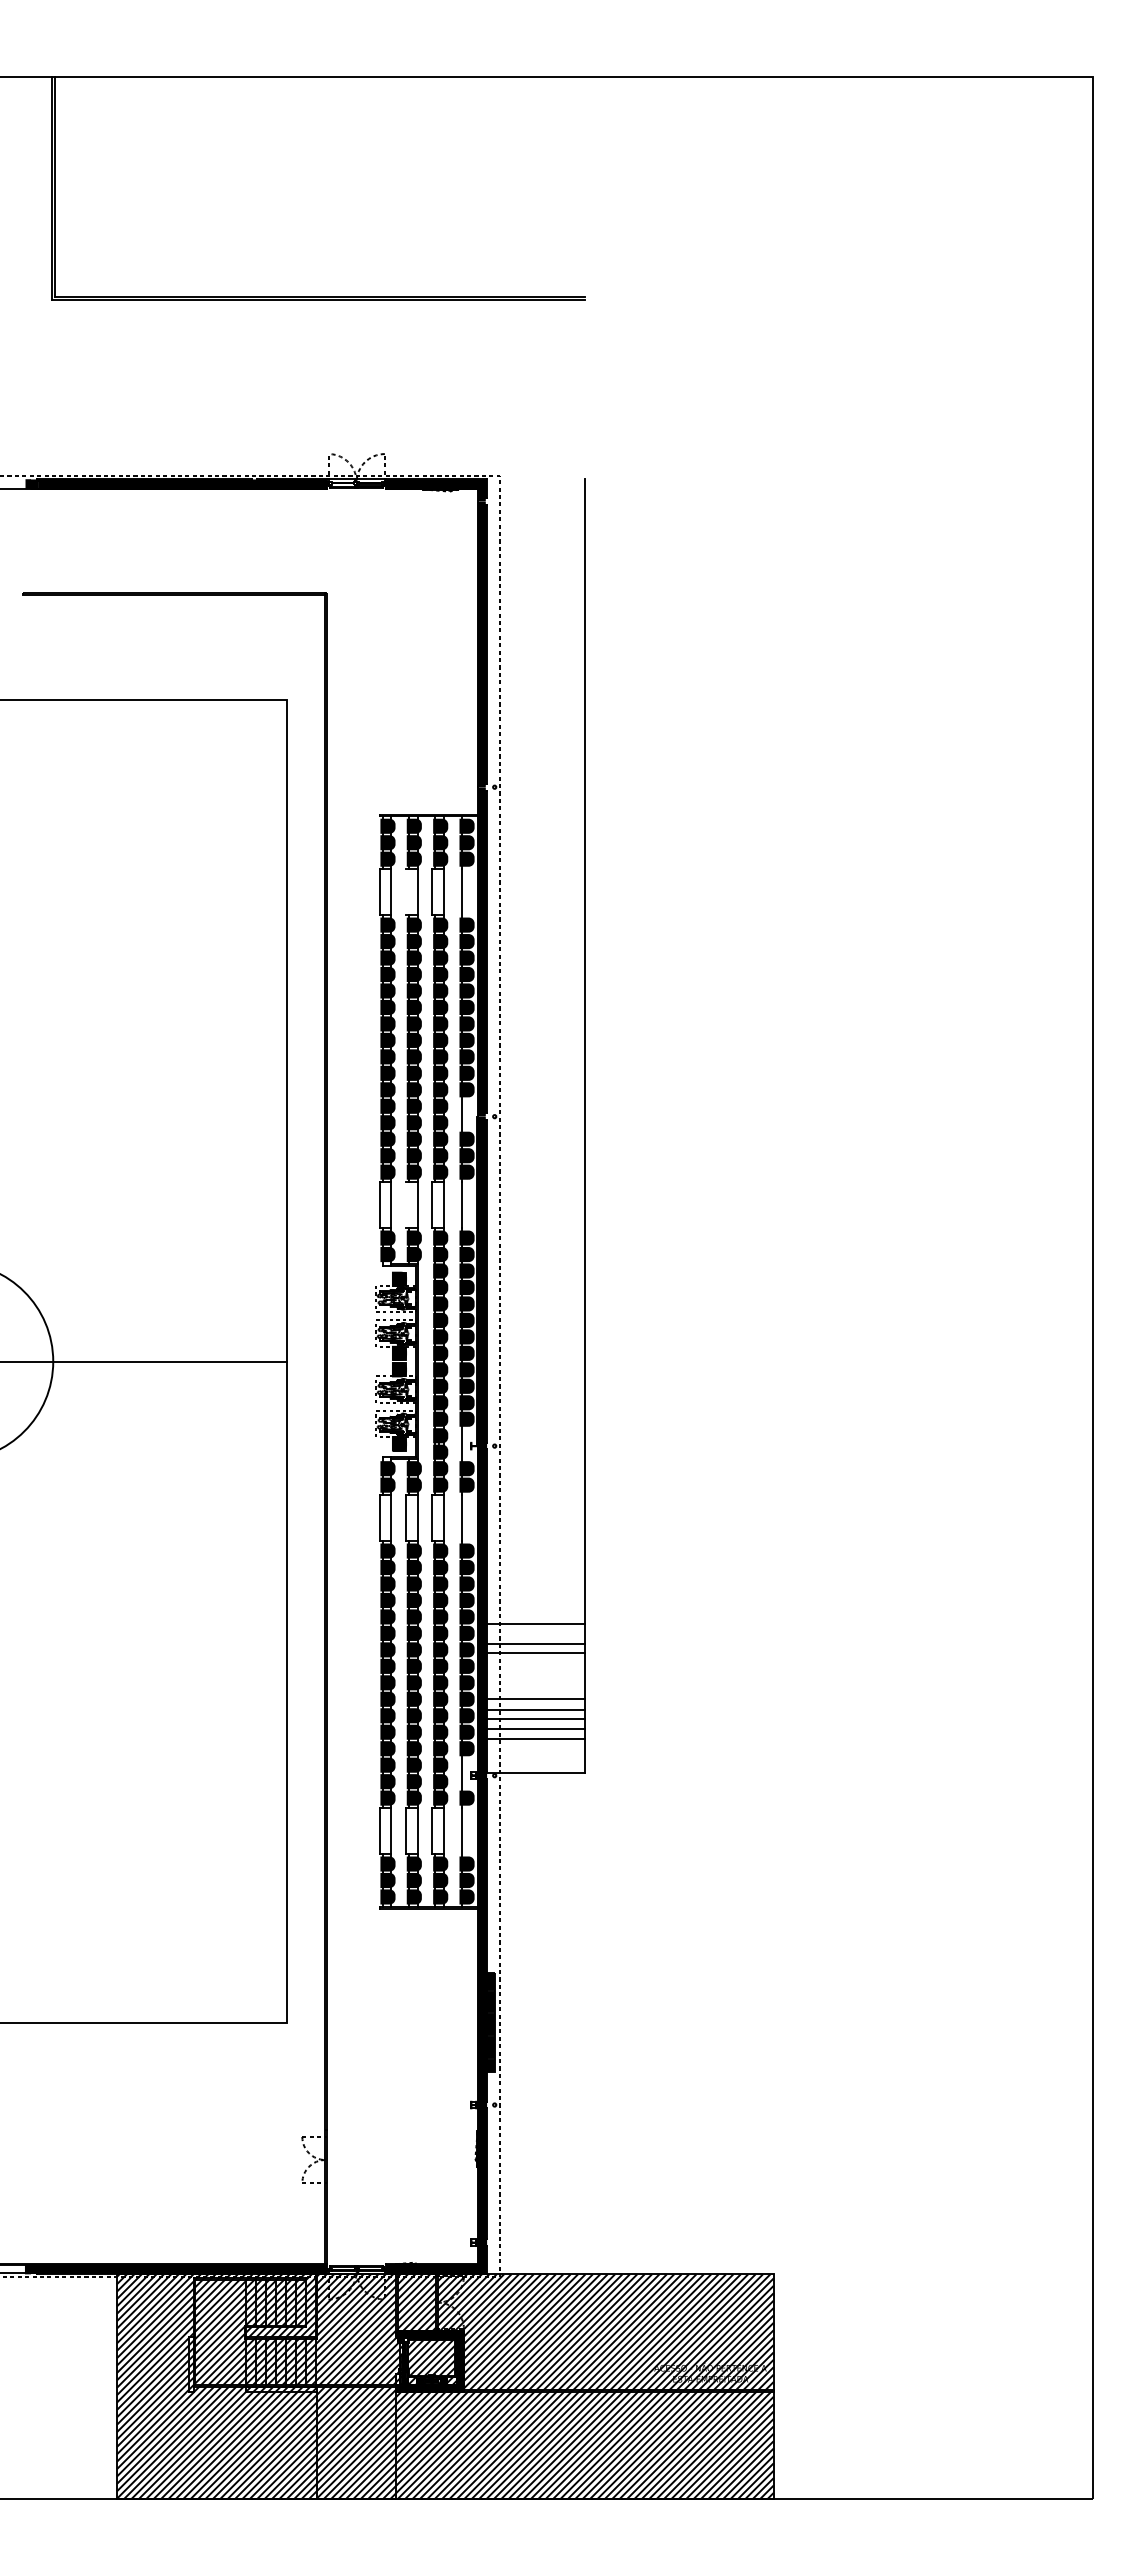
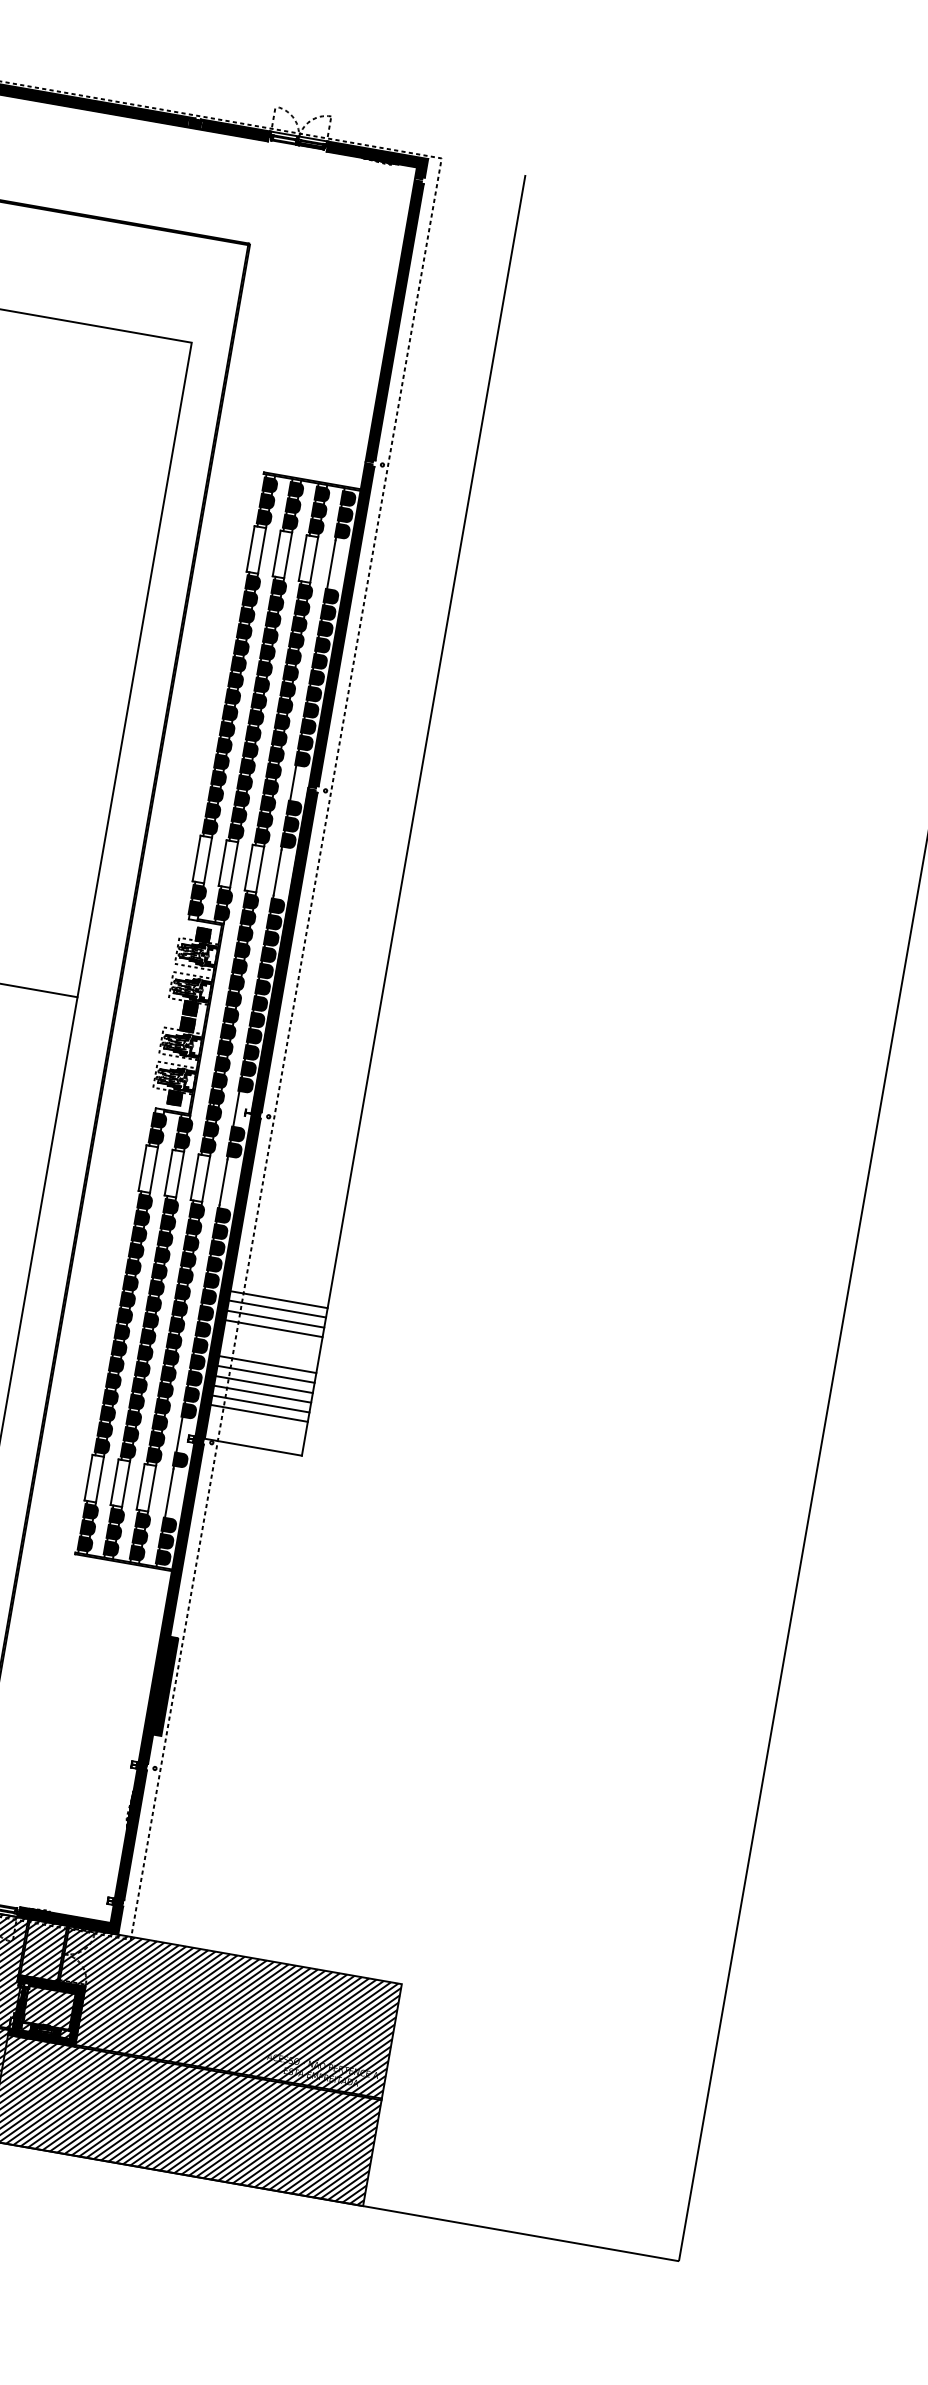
line: (406, 892) -> (277, 553), added
line: (406, 1205) -> (223, 863), added
line: (536, 1633) -> (277, 1309), added
line: (536, 1689) -> (268, 1364), added

